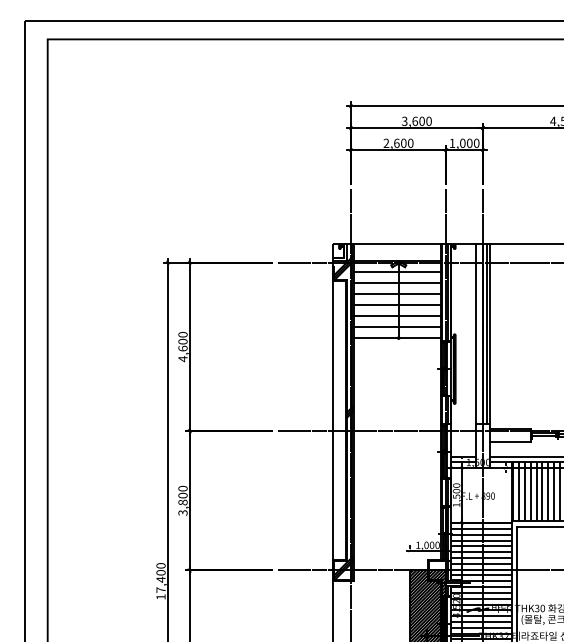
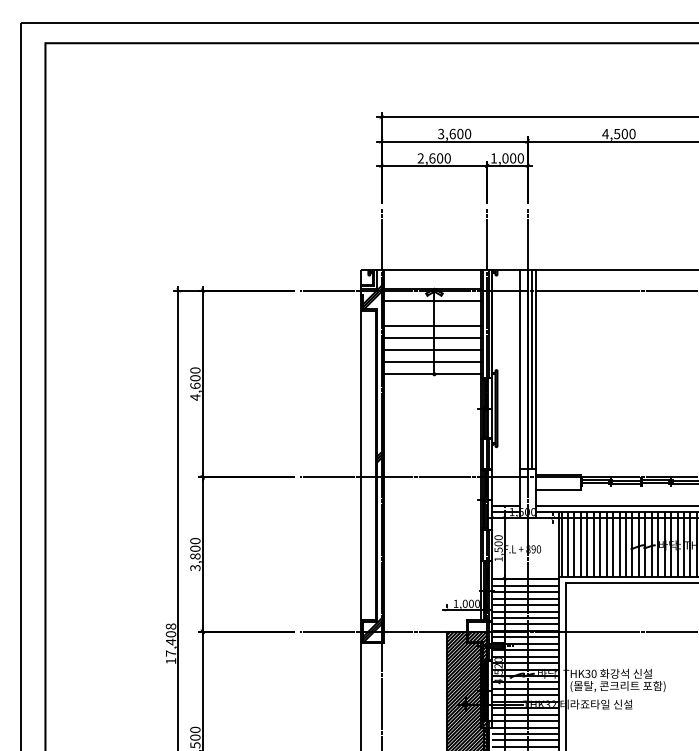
line: (396, 283) -> (432, 313), removed
text: (160, 565) -> (170, 626), 17,400 -> 17,408

